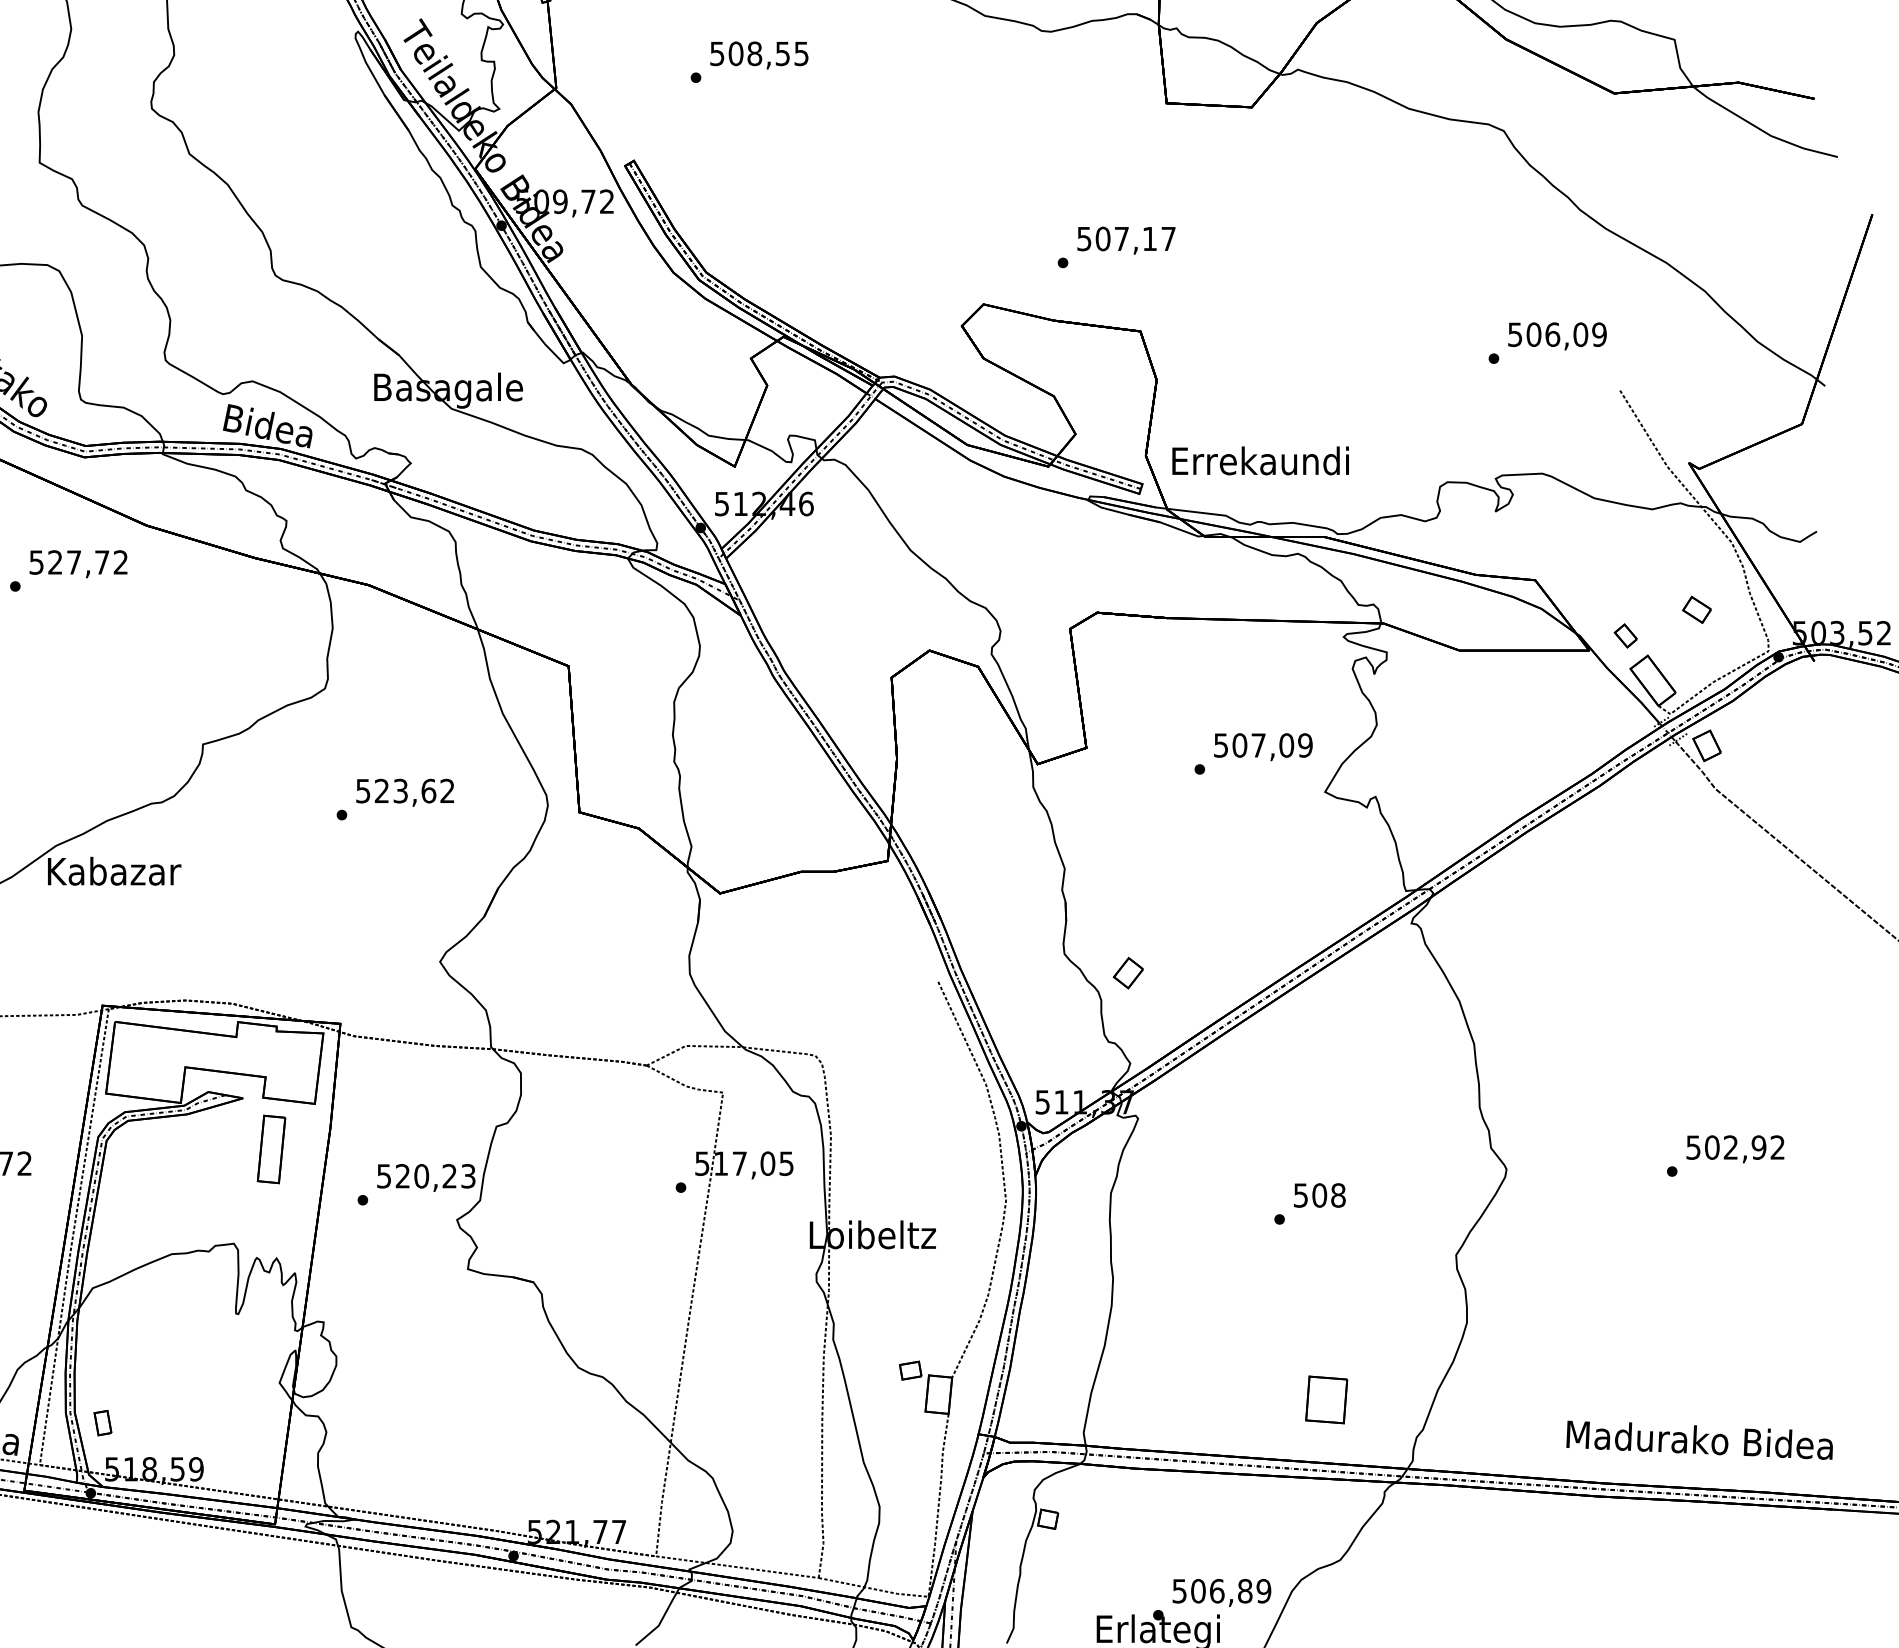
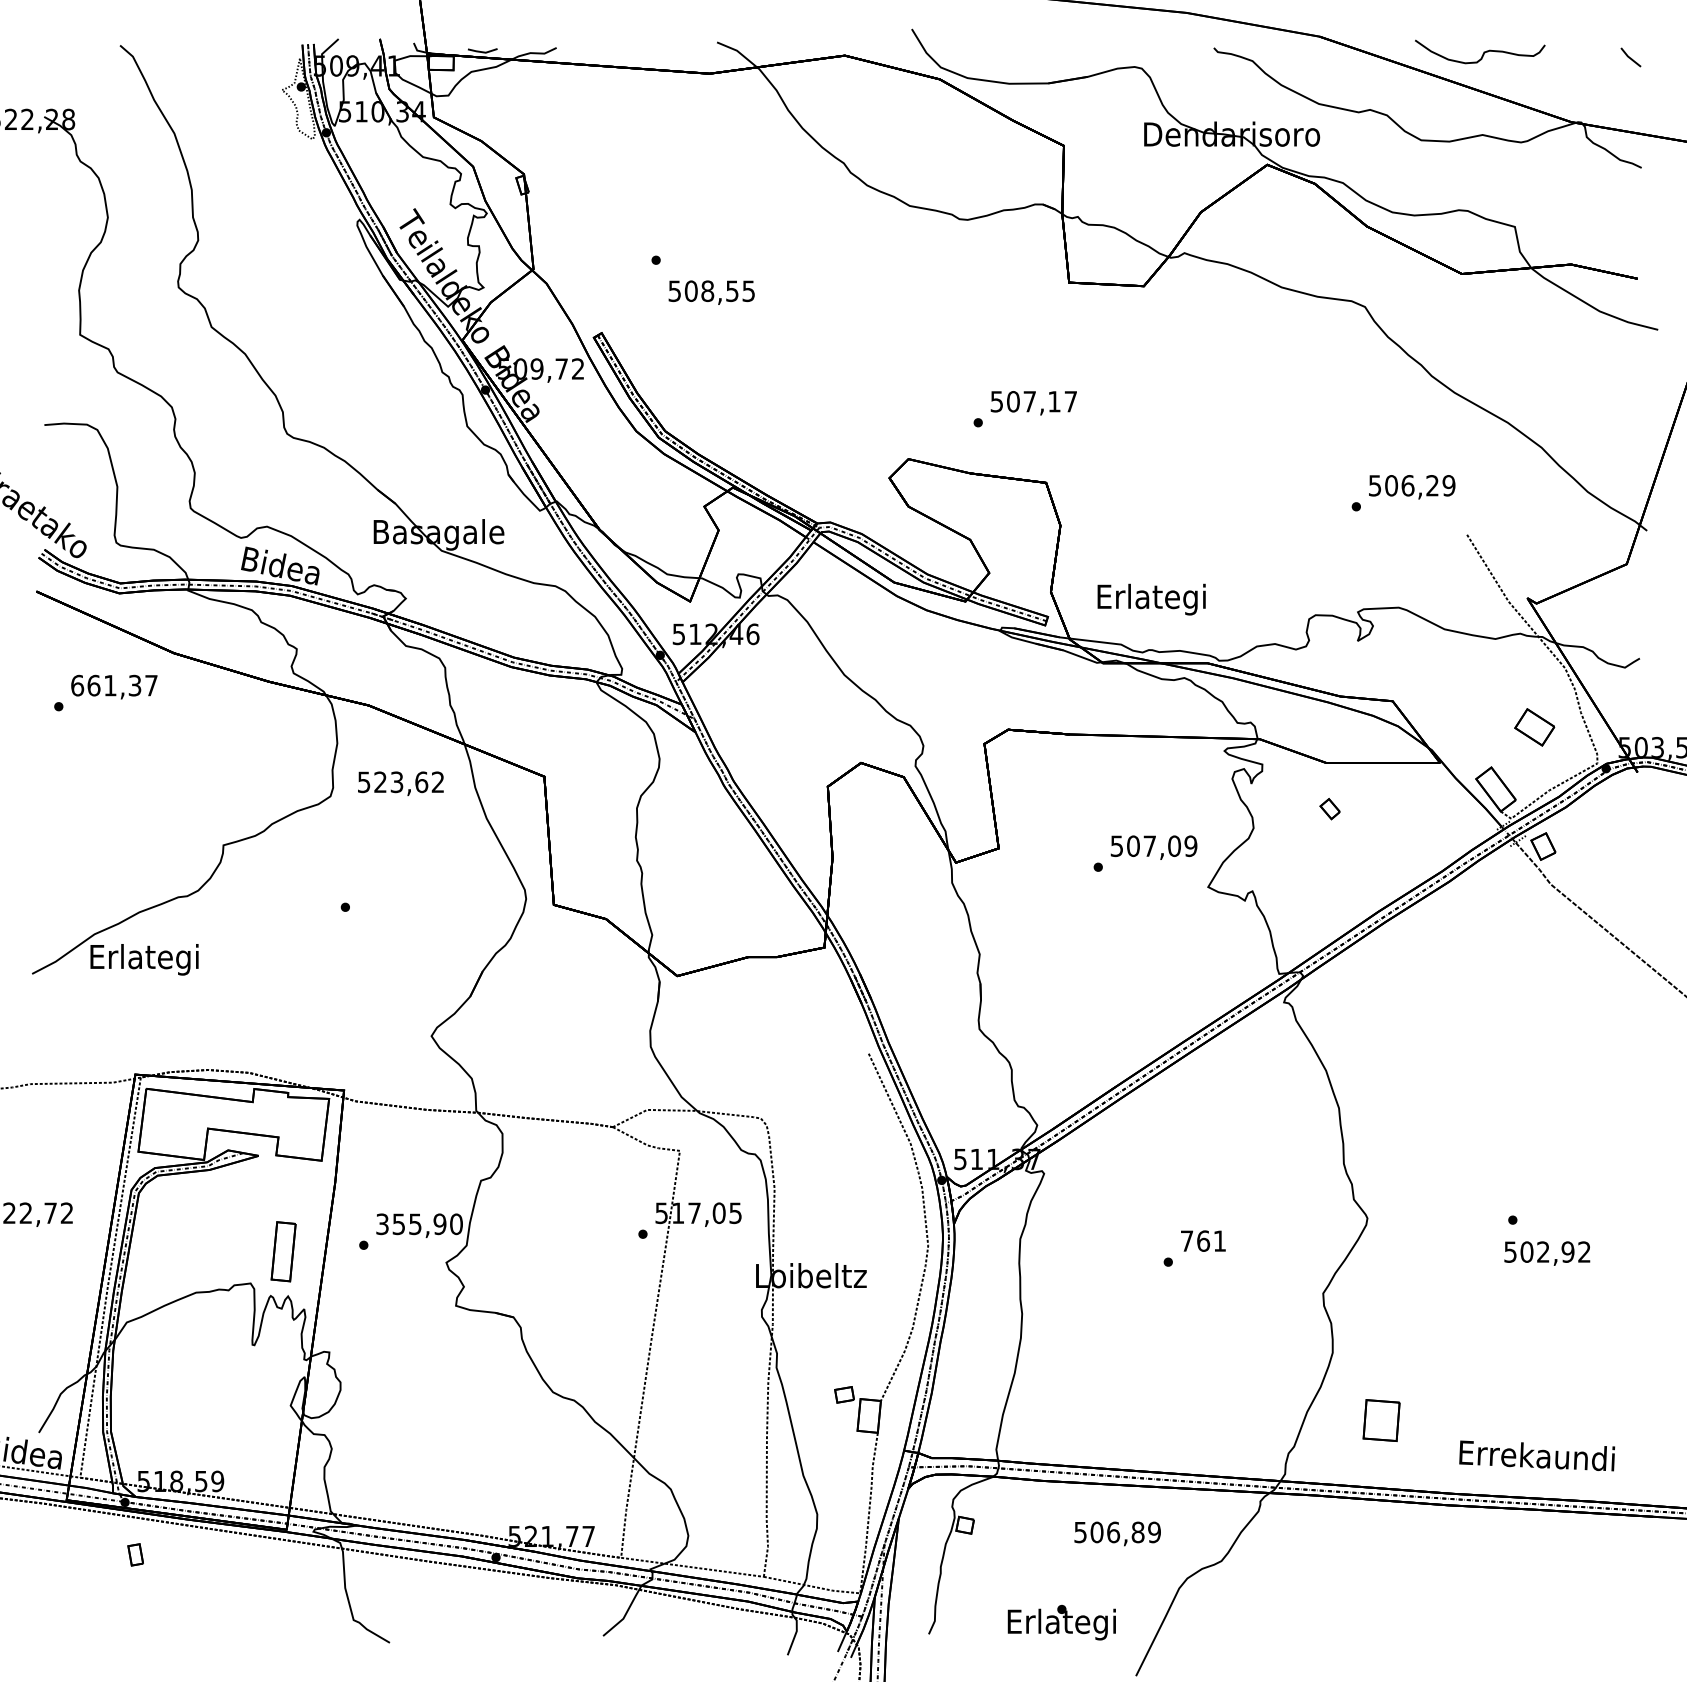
text: (759, 55) -> (711, 292), moved
text: (1580, 334) -> (1432, 485), 506,09 -> 506,29
text: (1260, 464) -> (1151, 599), Errekaundi -> Erlategi
text: (78, 562) -> (114, 685), 527,72 -> 661,37
part: (1696, 609) -> (1534, 726), size x1.6
part: (1625, 636) -> (1329, 809), moved
text: (404, 792) -> (400, 783), moved
text: (114, 874) -> (145, 959), Kabazar -> Erlategi
part: (1128, 972) -> (1035, 1045), removed
part: (271, 1149) -> (283, 1251), moved
text: (1735, 1149) -> (1547, 1253), moved
text: (426, 1176) -> (419, 1224), 520,23 -> 355,90
text: (1319, 1194) -> (1203, 1240), 508 -> 761
part: (1326, 1399) -> (1381, 1420), moved
part: (102, 1422) -> (135, 1554), moved
text: (1699, 1439) -> (1536, 1455), Madurako Bidea -> Errekaundi
text: (1221, 1592) -> (1117, 1533), moved

